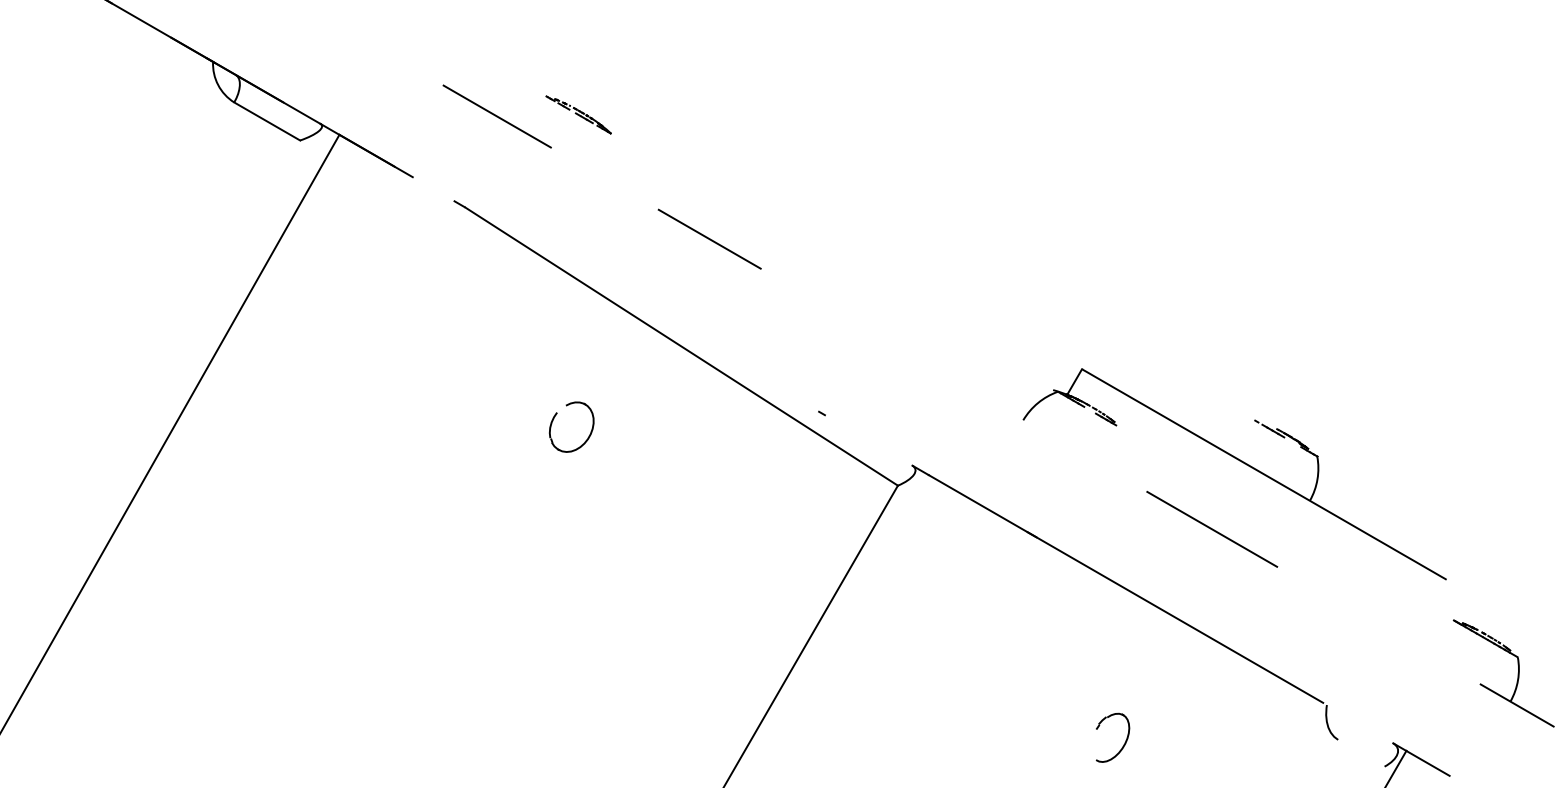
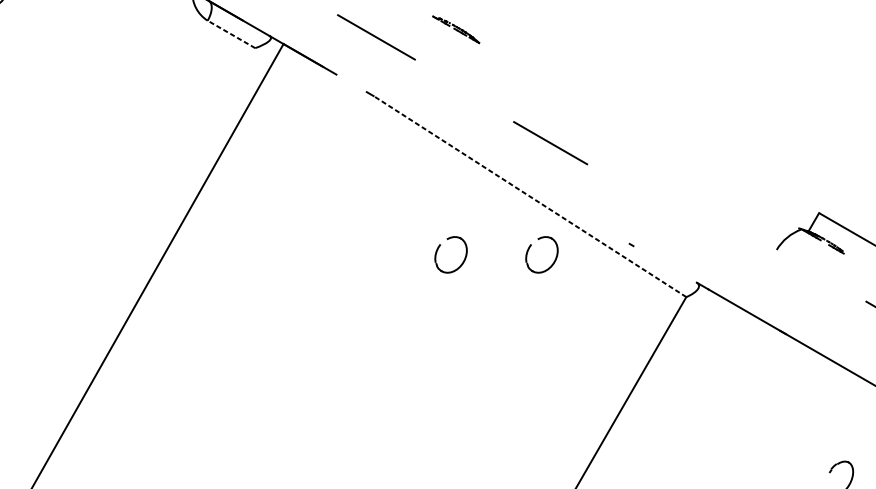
line: (496, 116) -> (375, 37), moved
line: (266, 121) -> (230, 34), solid -> dashed
line: (709, 238) -> (550, 142), moved
line: (681, 346) -> (530, 196), solid -> dashed
part: (682, 415) -> (530, 246), added

